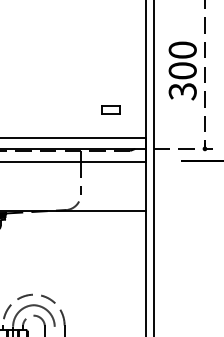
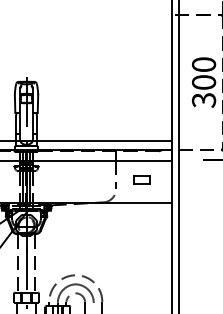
part: (110, 109) -> (141, 179), moved

